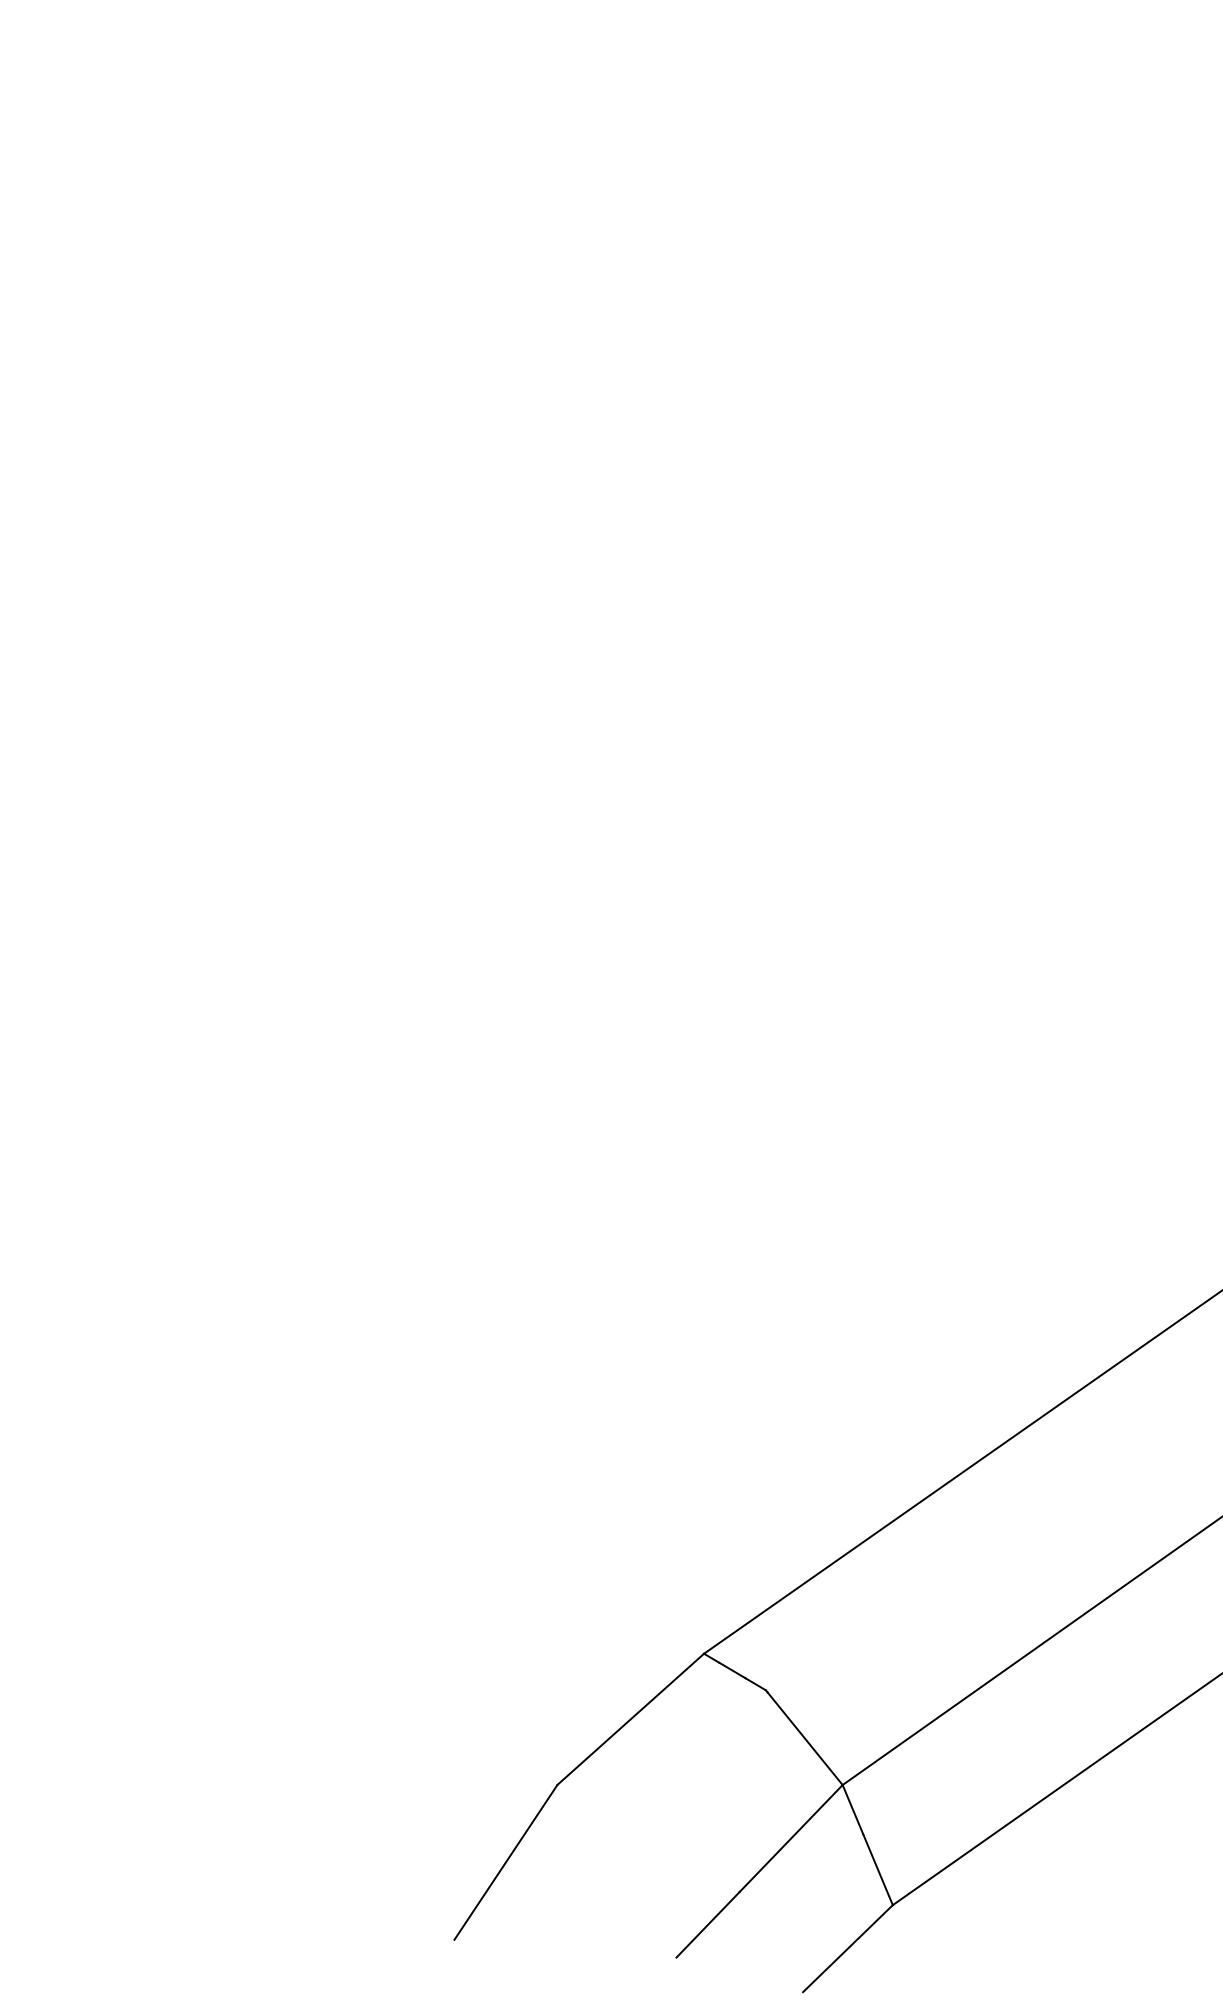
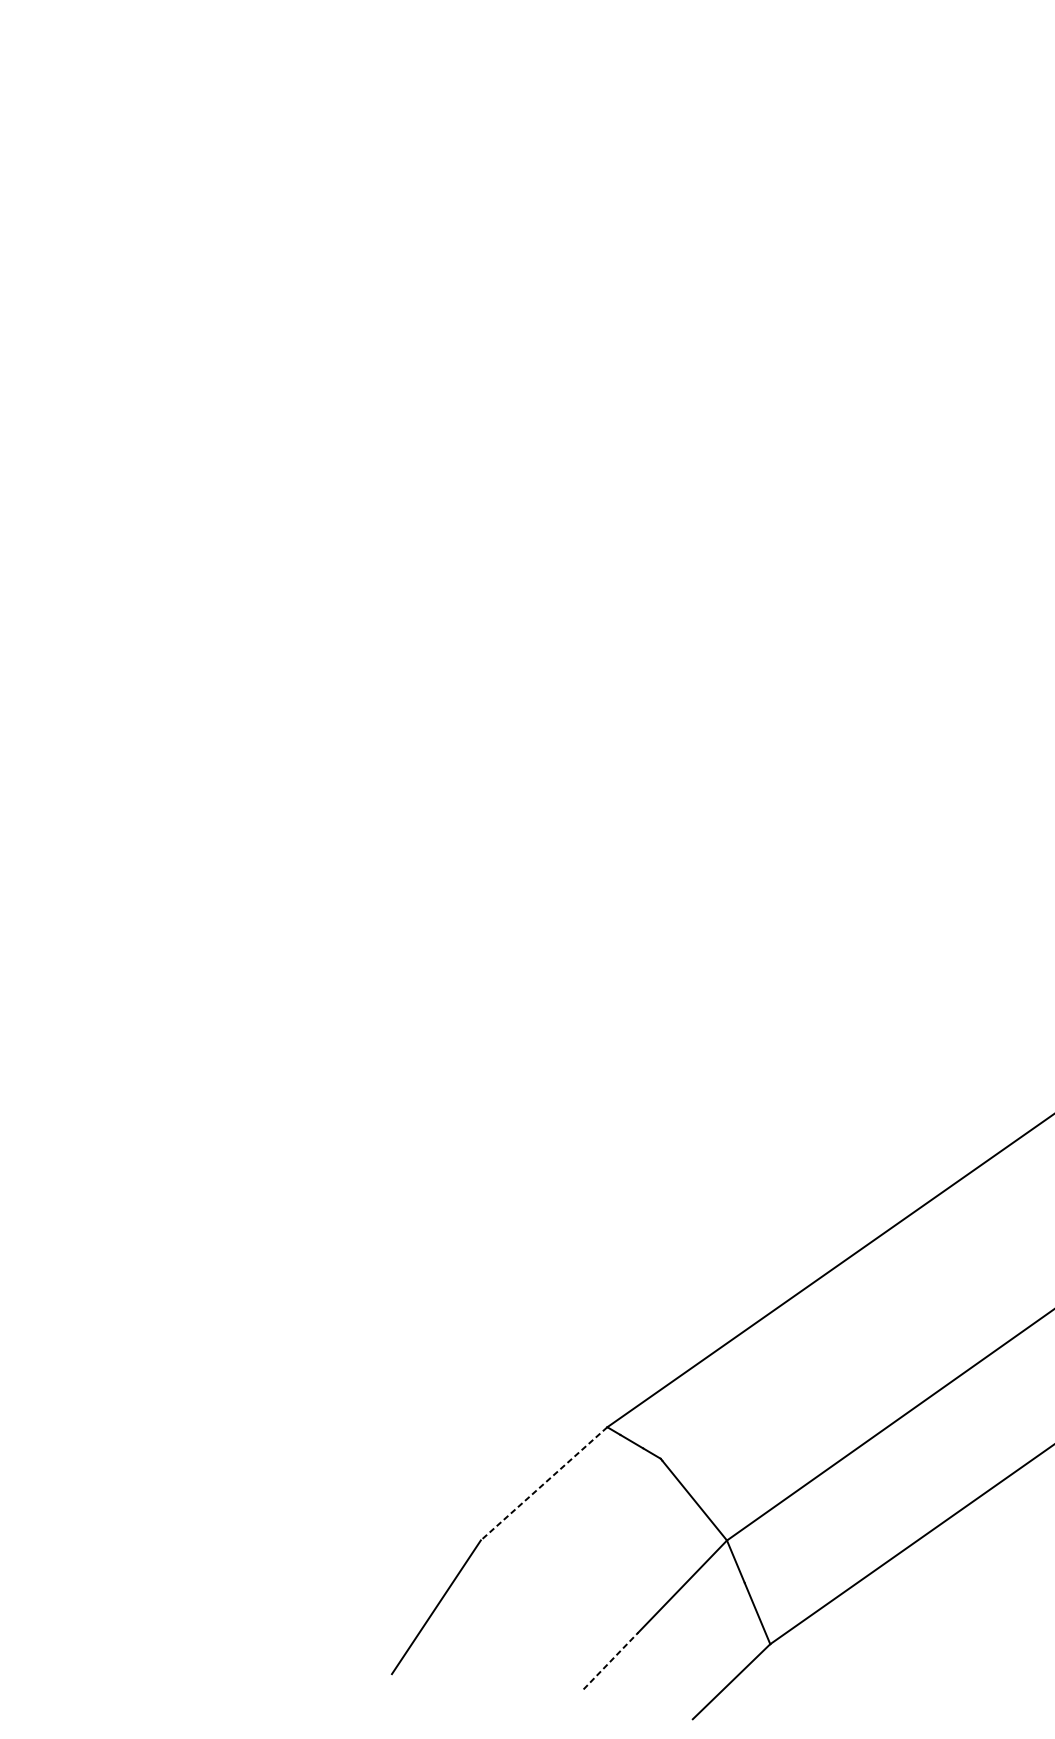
line: (630, 1719) -> (543, 1483), solid -> dashed
line: (708, 1924) -> (611, 1660), solid -> dashed

